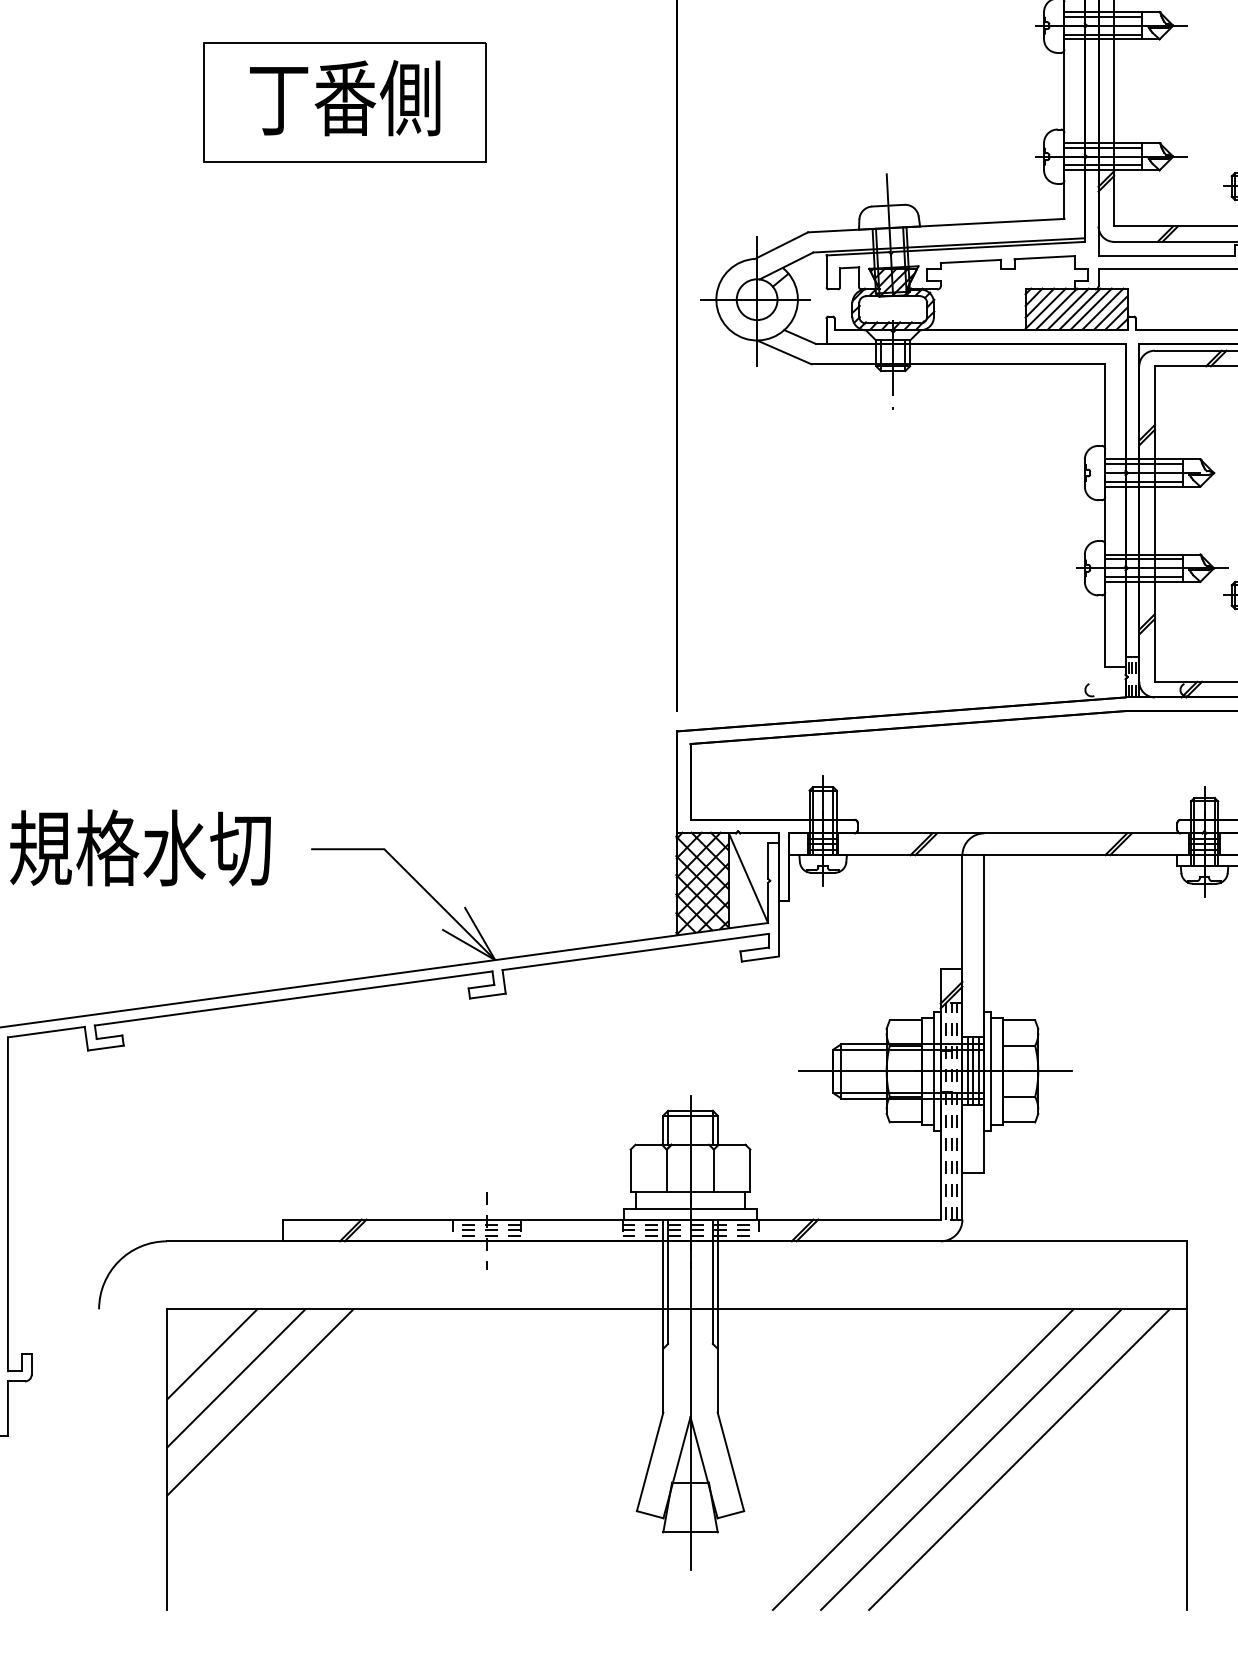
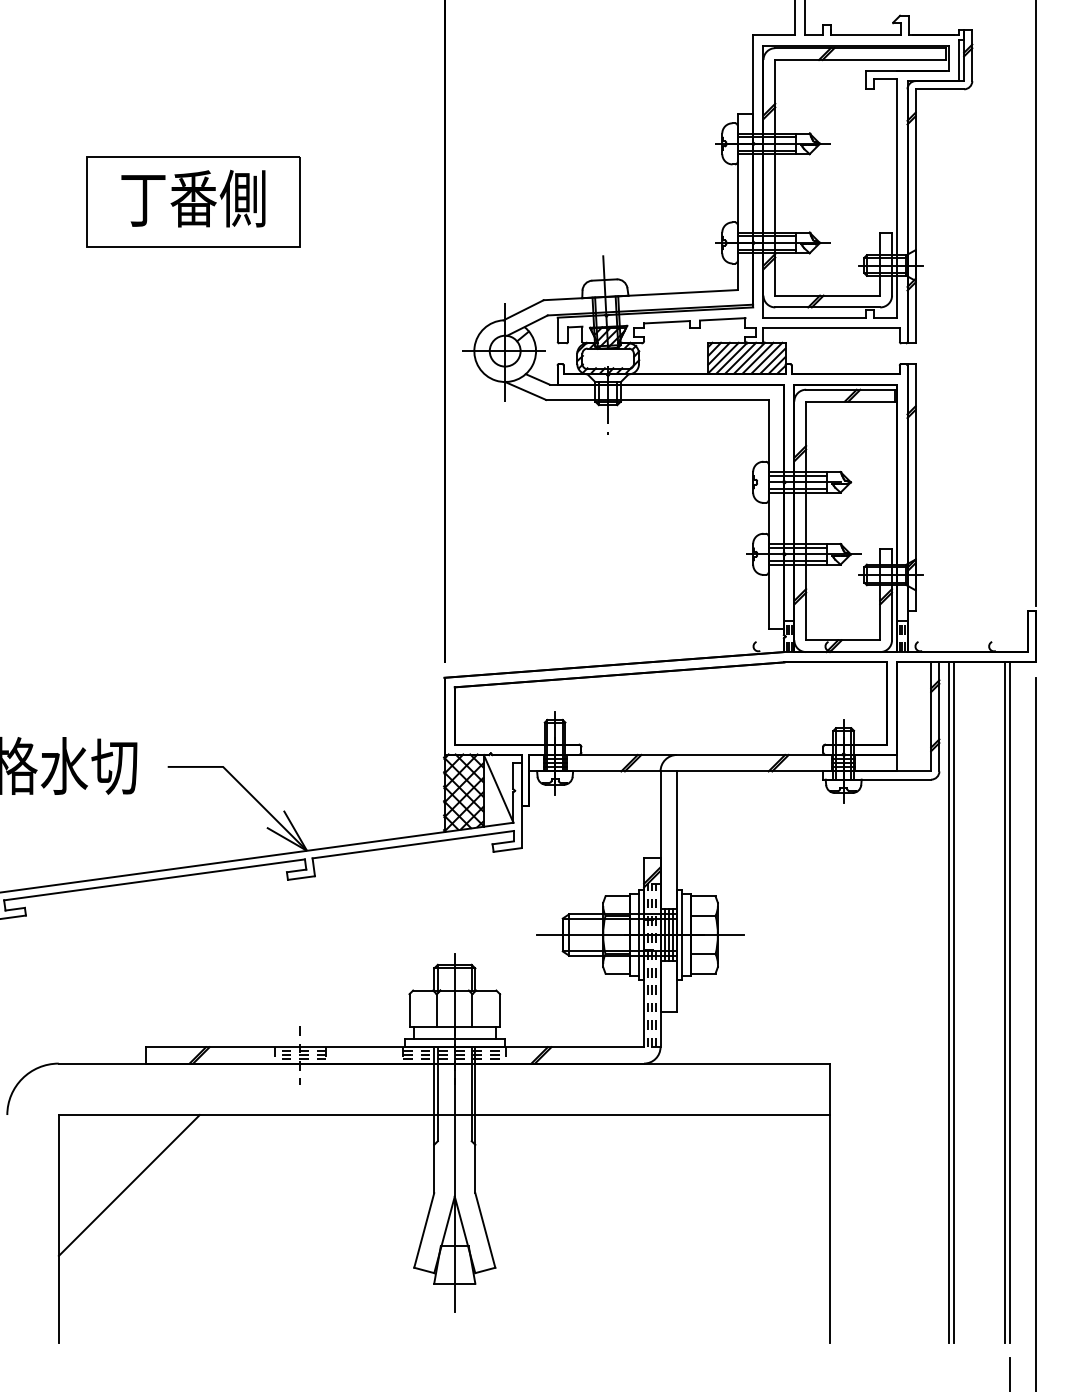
line: (211, 1354) -> (92, 1149), removed
line: (235, 1378) -> (110, 1167), removed
line: (922, 1459) -> (630, 1228), removed
line: (971, 1459) -> (667, 1228), removed
line: (1019, 1459) -> (703, 1228), removed

